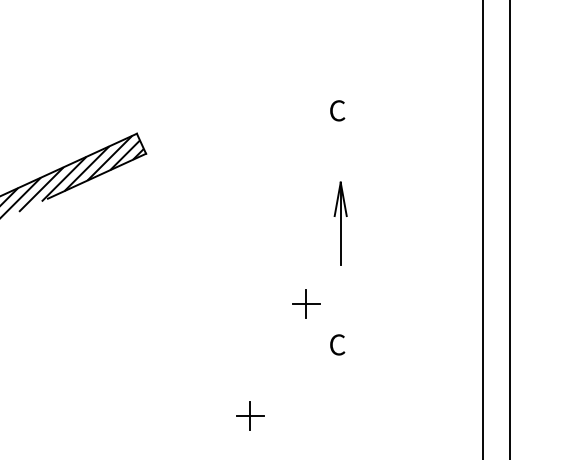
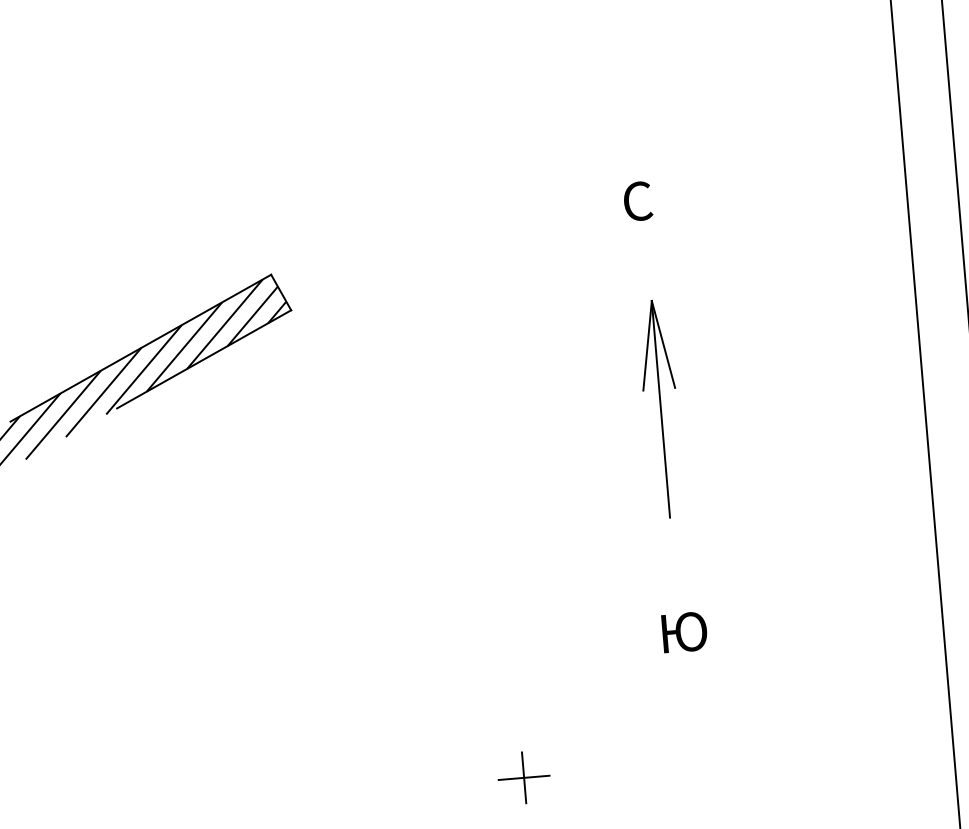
part: (340, 223) -> (660, 408), size x1.43
part: (306, 303) -> (610, 561), removed
text: (342, 344) -> (683, 631), C -> Ю

